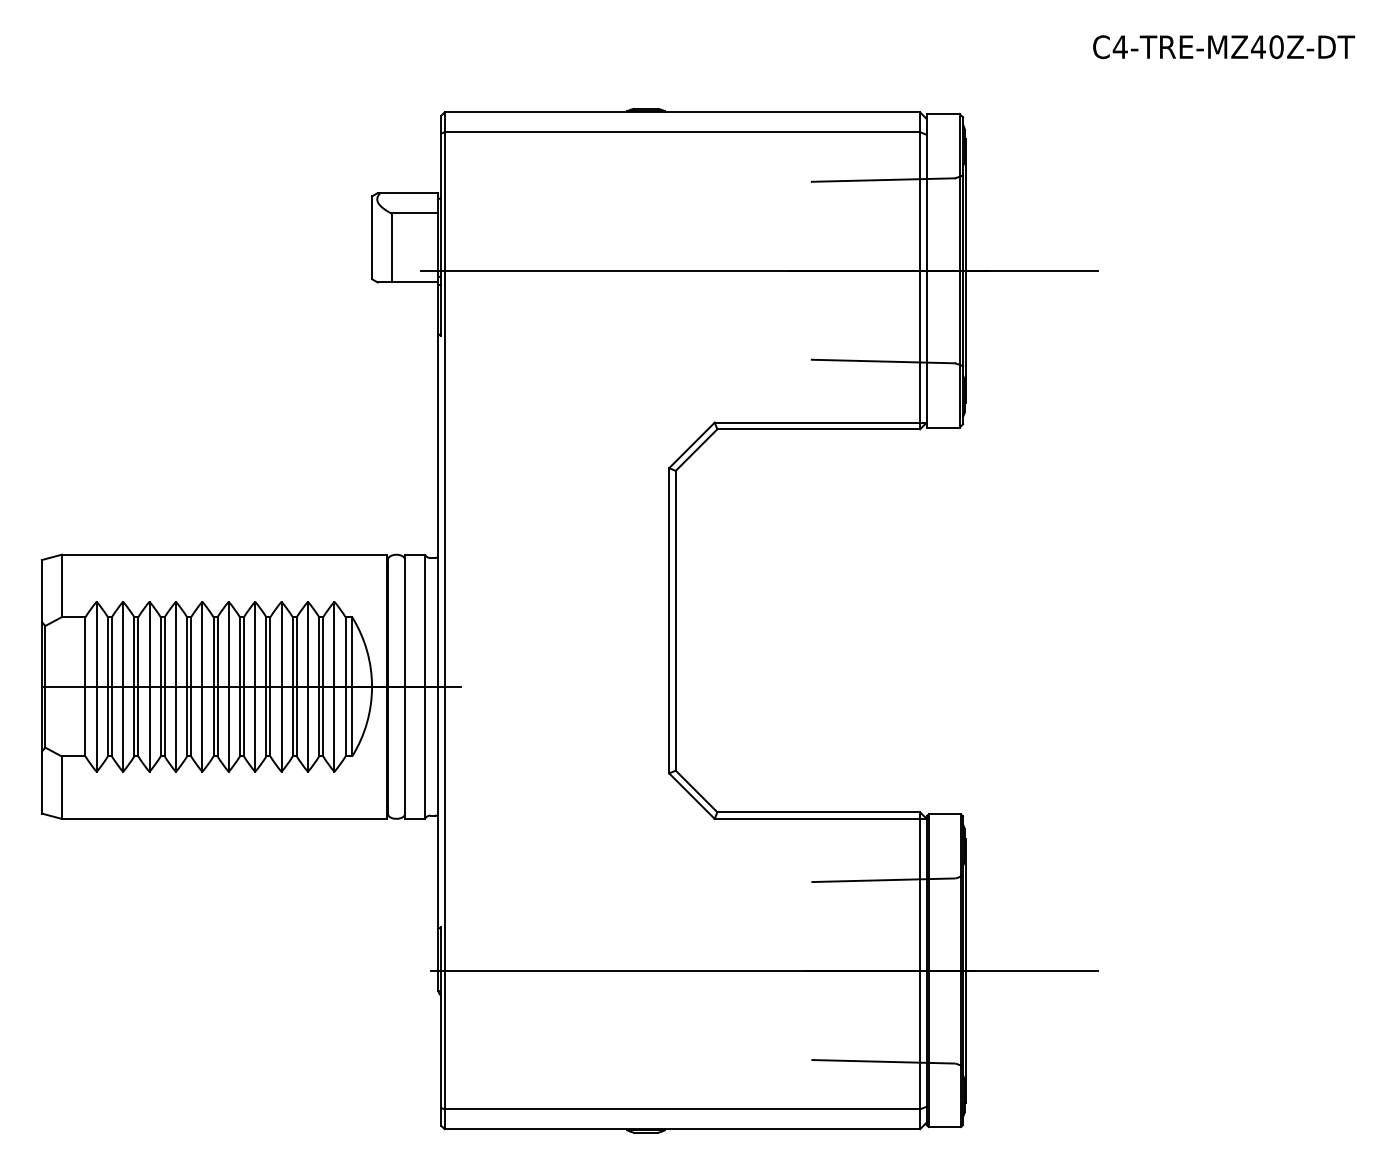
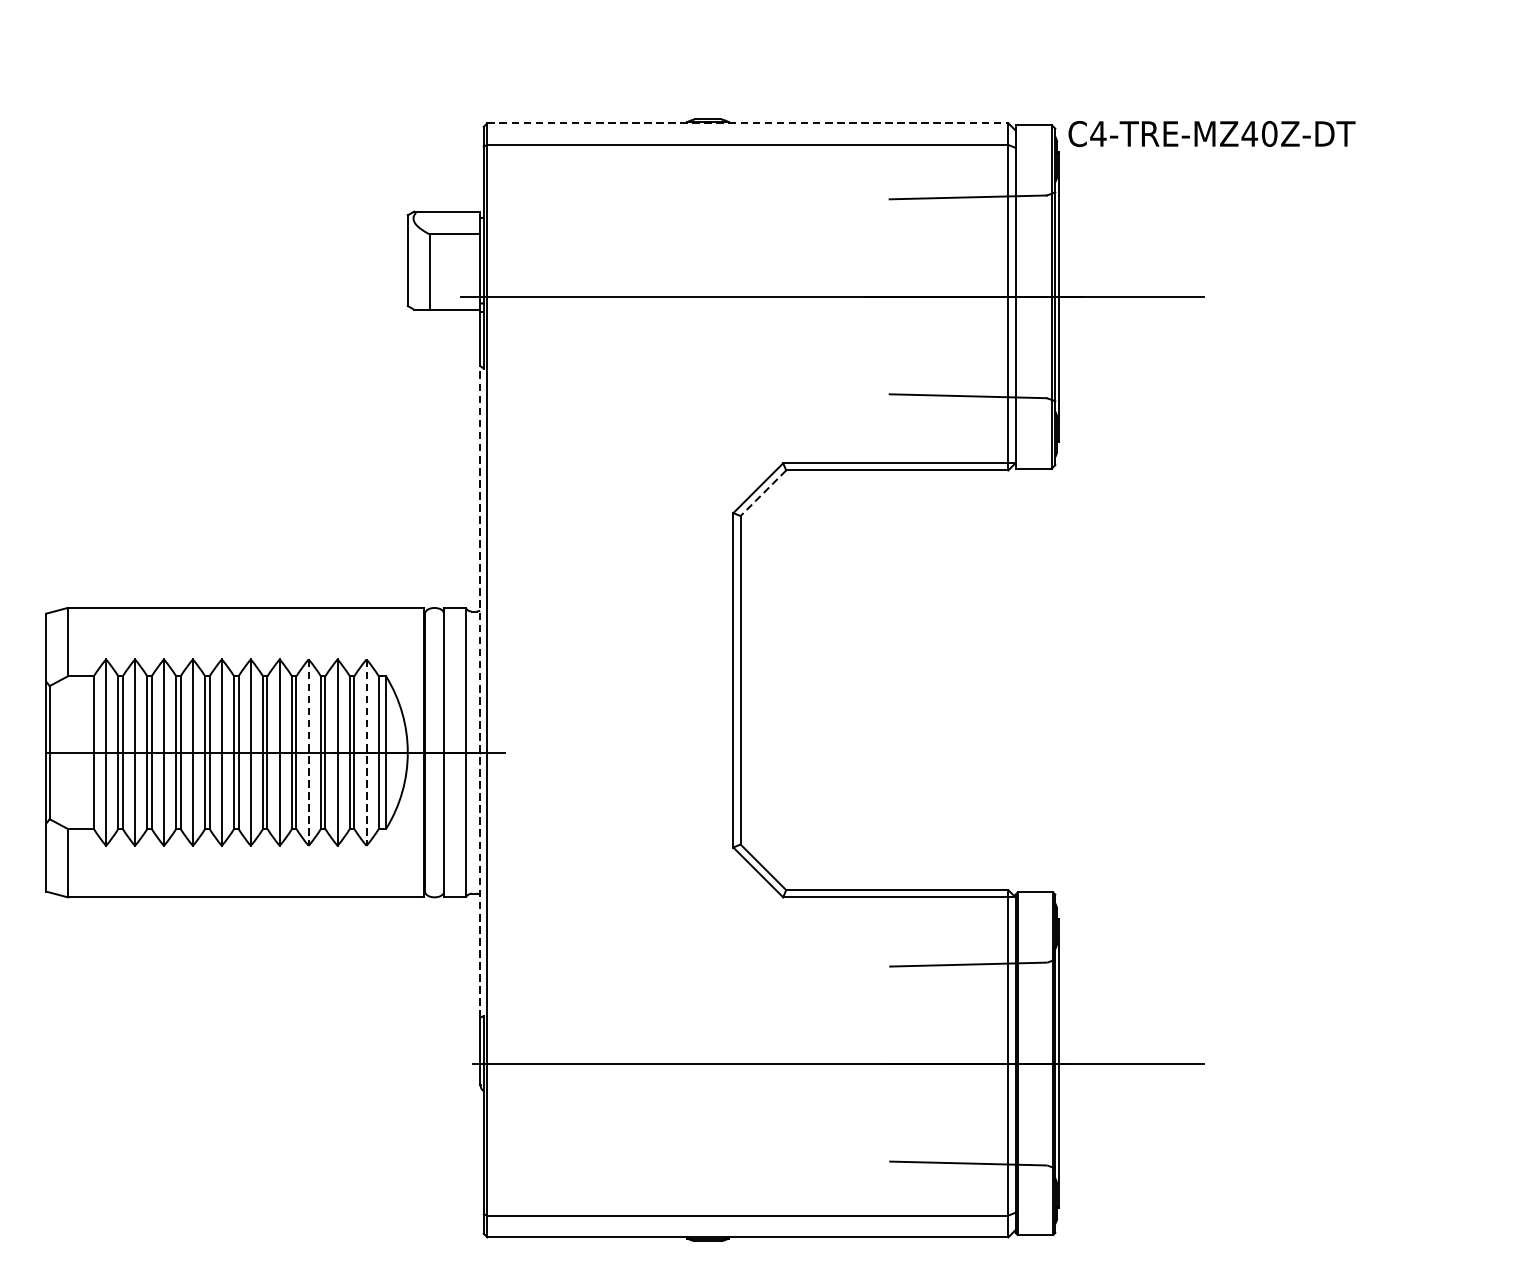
text: (1223, 47) -> (1211, 134), moved
line: (682, 112) -> (747, 123), solid -> dashed
line: (696, 450) -> (763, 493), solid -> dashed
line: (438, 630) -> (480, 690), solid -> dashed
line: (281, 687) -> (308, 753), solid -> dashed
line: (334, 687) -> (366, 753), solid -> dashed

